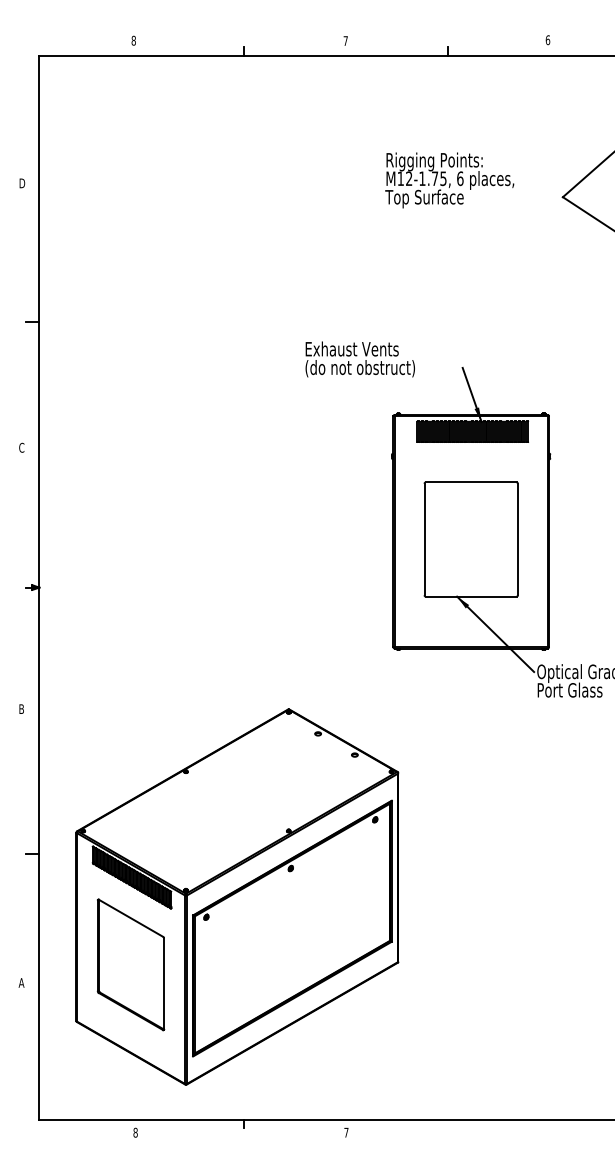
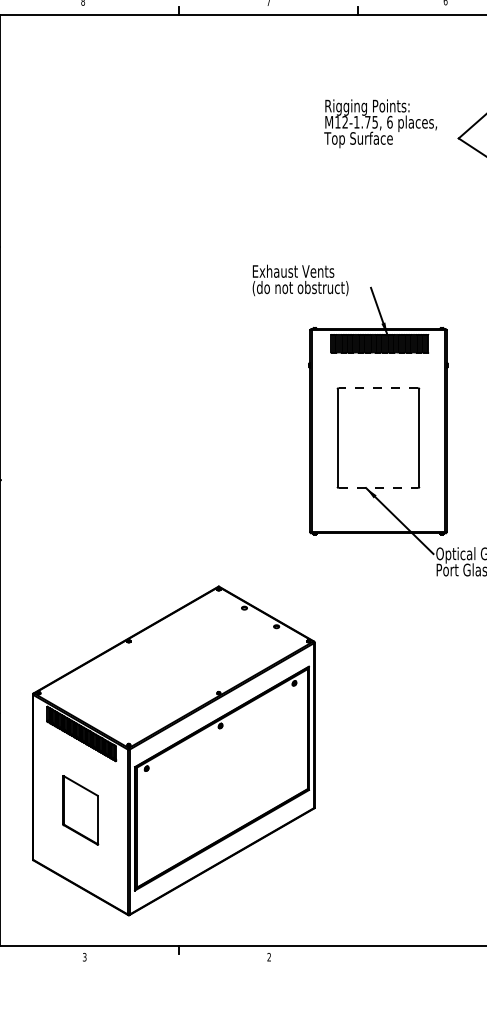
text: (449, 180) -> (380, 123), moved
text: (359, 359) -> (299, 280), moved
line: (470, 482) -> (377, 388), solid -> dashed
line: (471, 596) -> (378, 487), solid -> dashed
part: (130, 964) -> (80, 810), size x0.6
text: (135, 1132) -> (84, 957), 8 -> 3
text: (346, 1132) -> (269, 957), 7 -> 2

